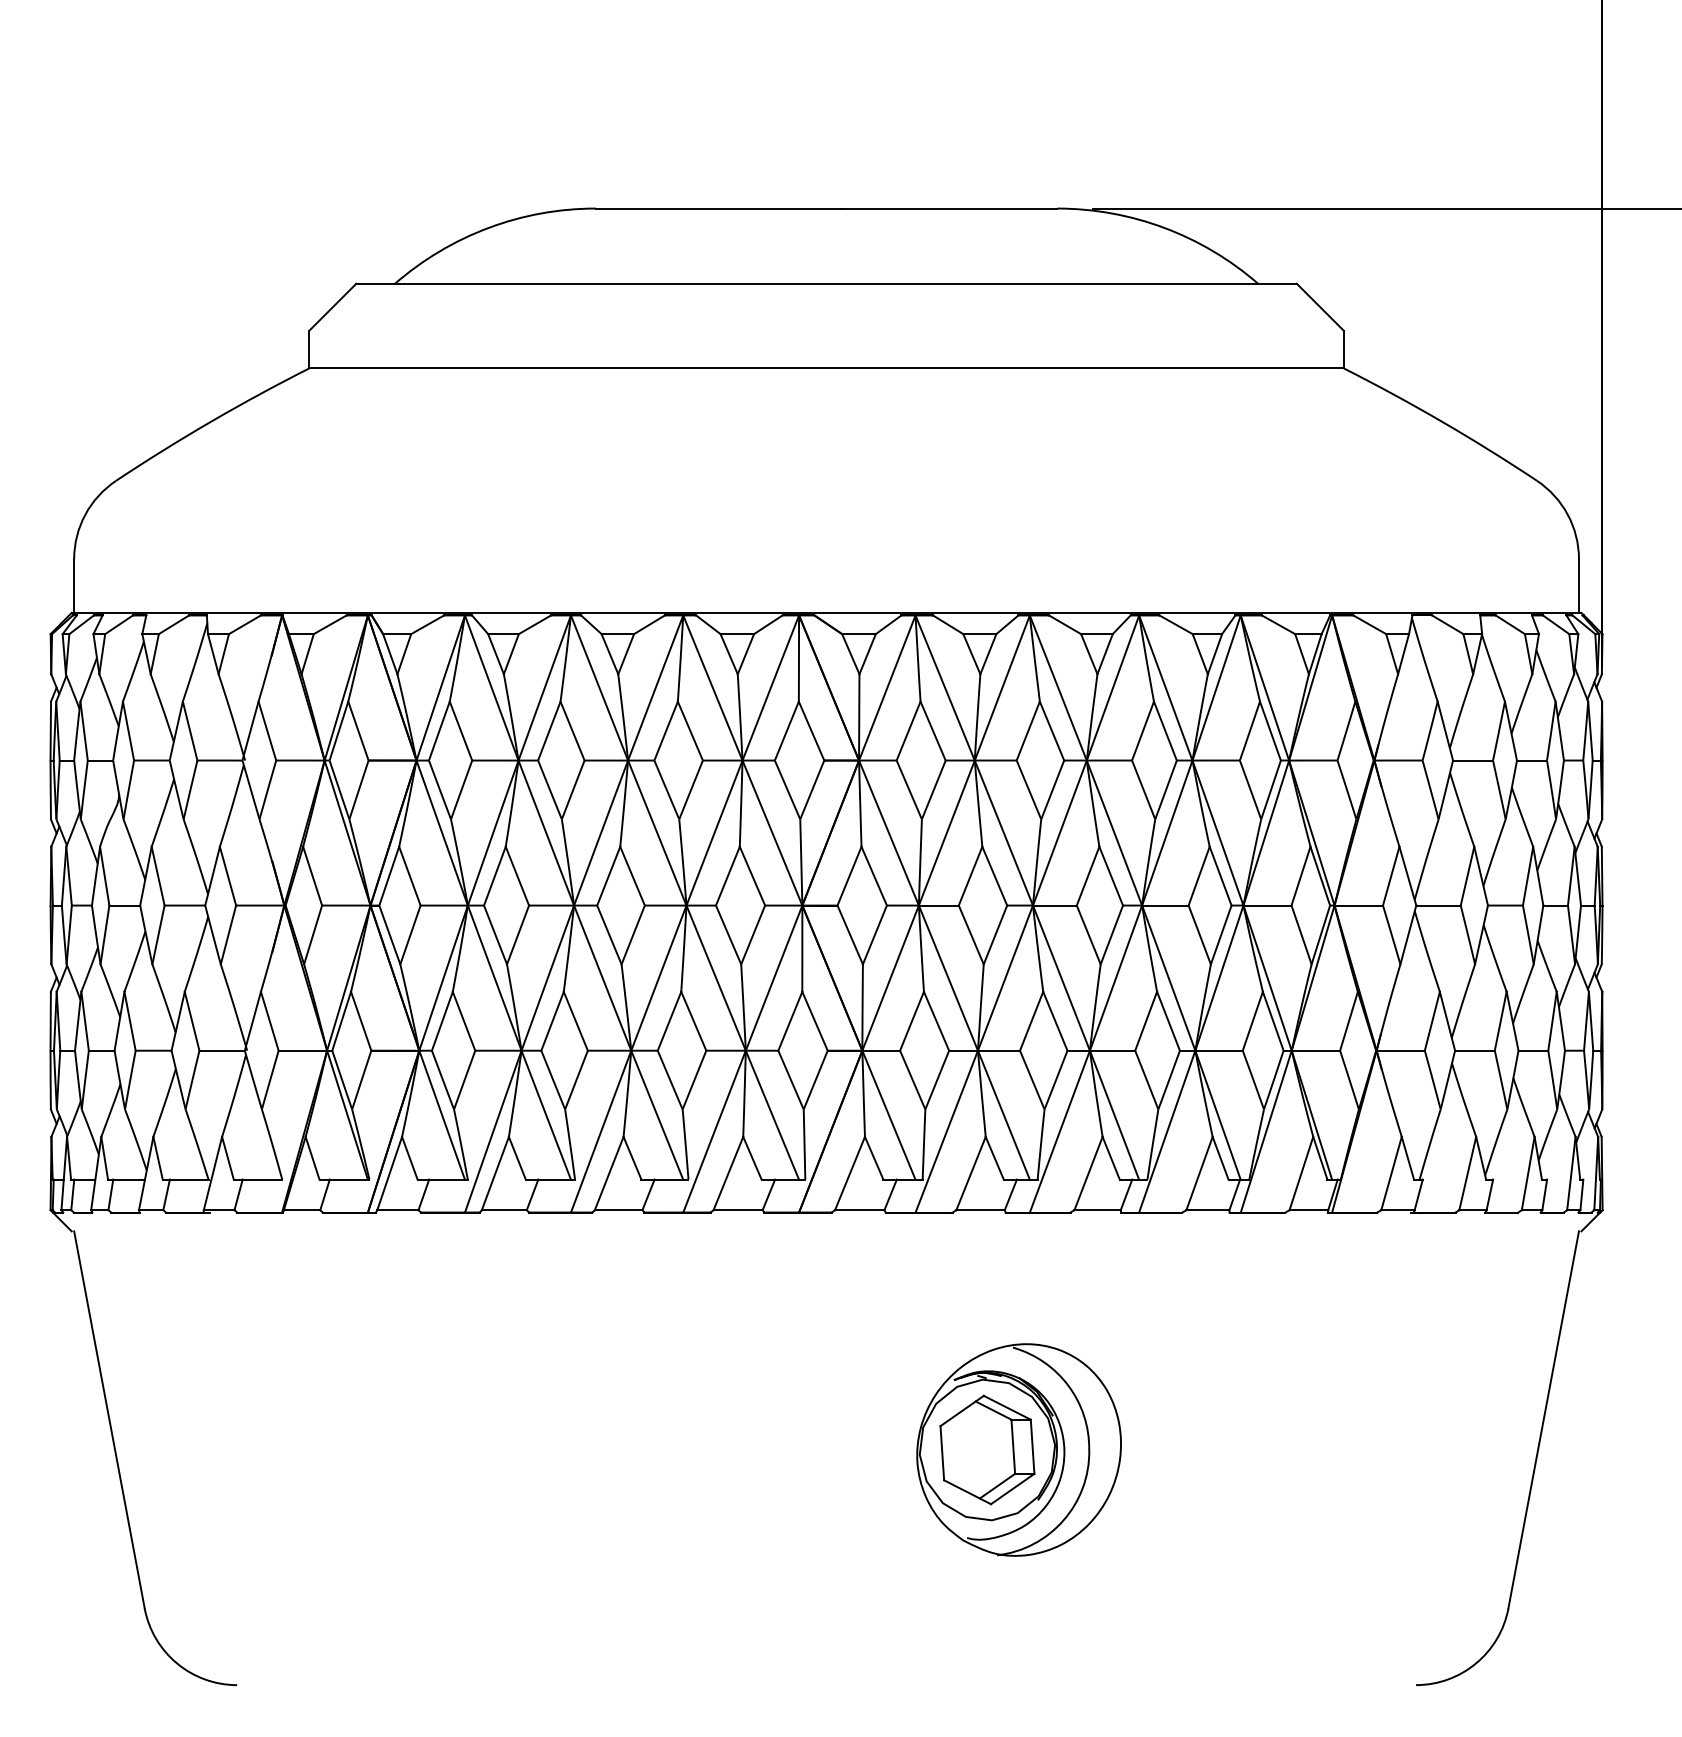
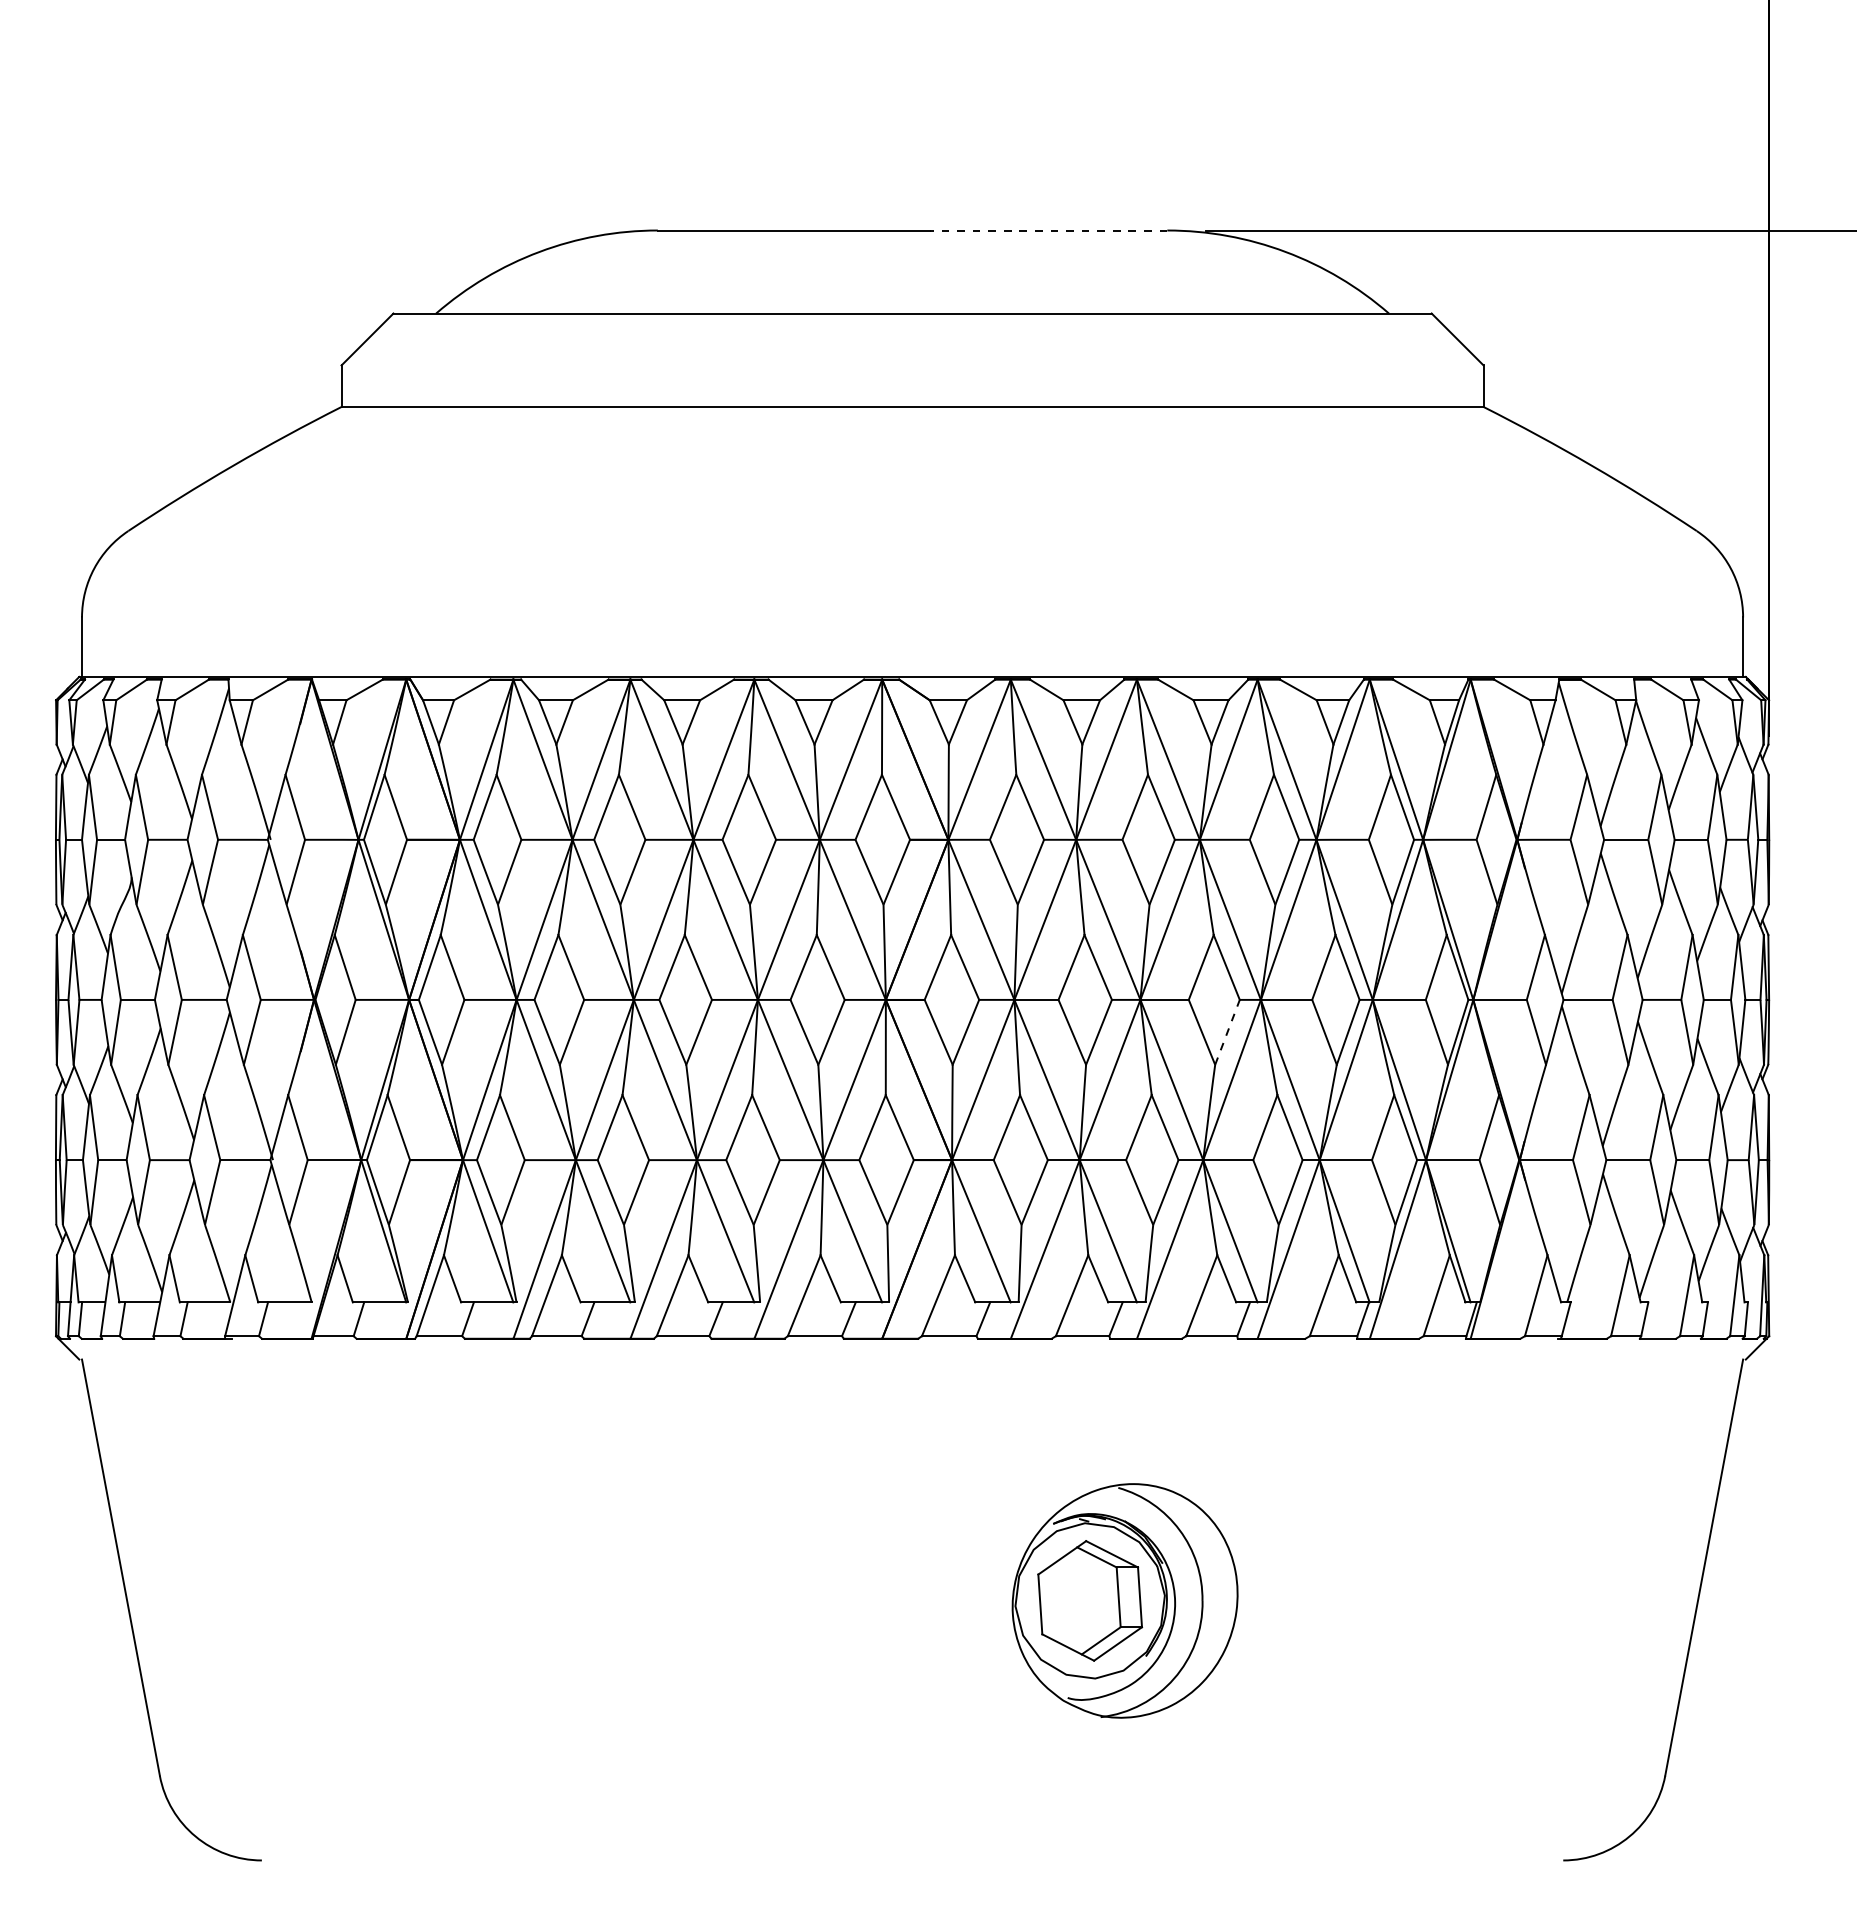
line: (949, 208) -> (1048, 230), solid -> dashed
line: (1111, 935) -> (1227, 1032), solid -> dashed

